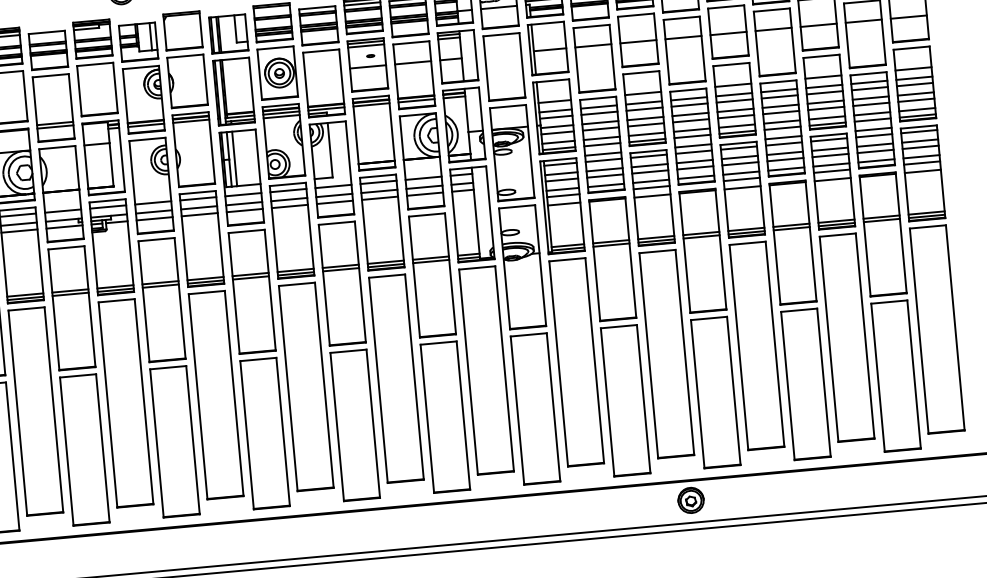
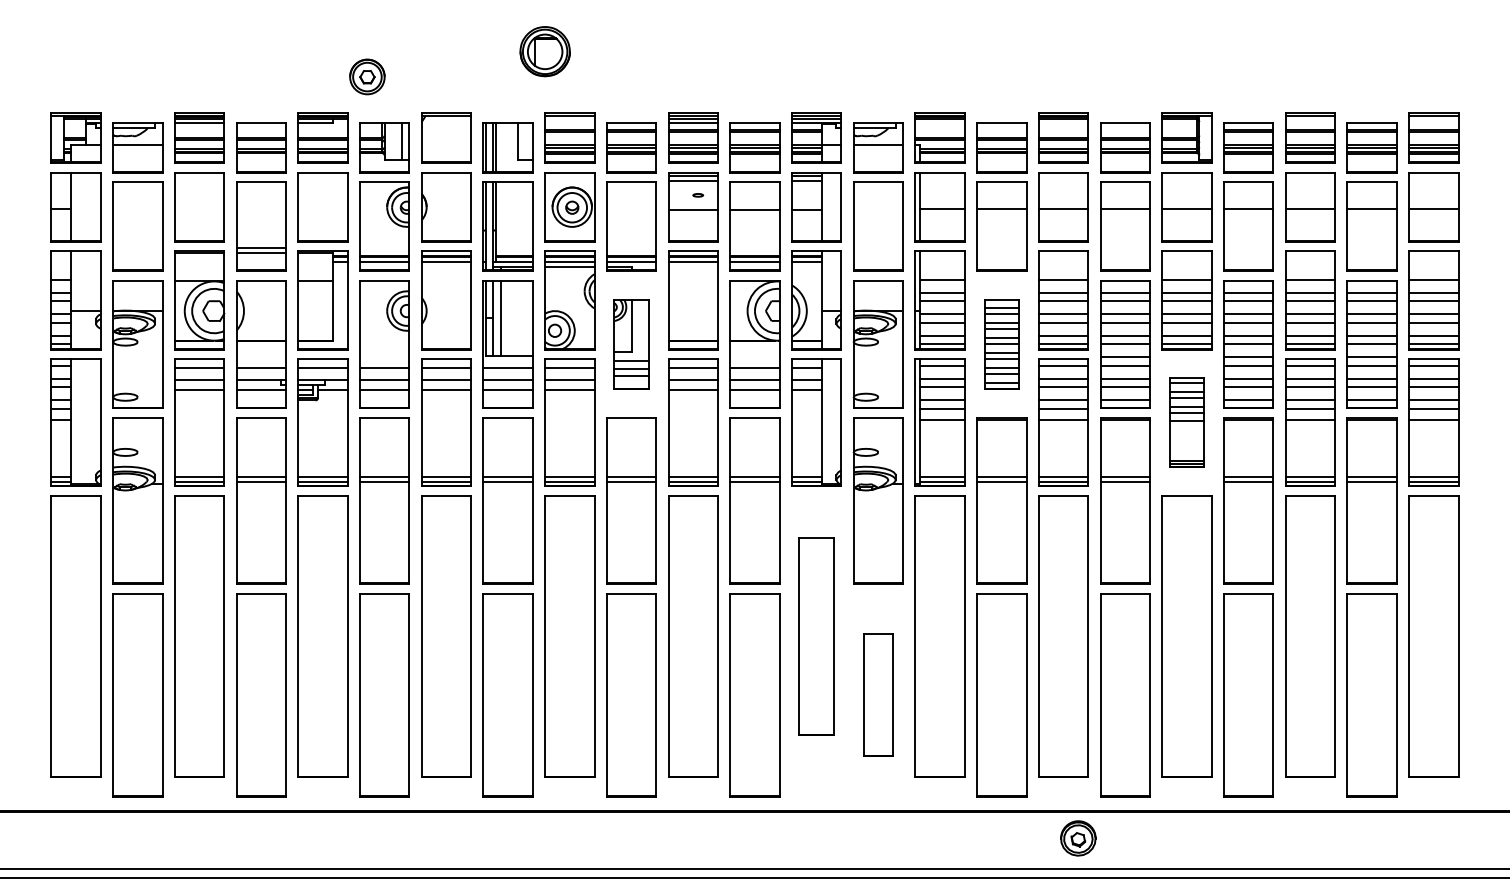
part: (602, 144) -> (1001, 344), size x0.7
part: (331, 169) -> (631, 344), size x0.7
part: (742, 189) -> (1186, 422), size x0.7
part: (486, 370) -> (816, 636), size x0.7
part: (535, 409) -> (878, 695), size x0.6

